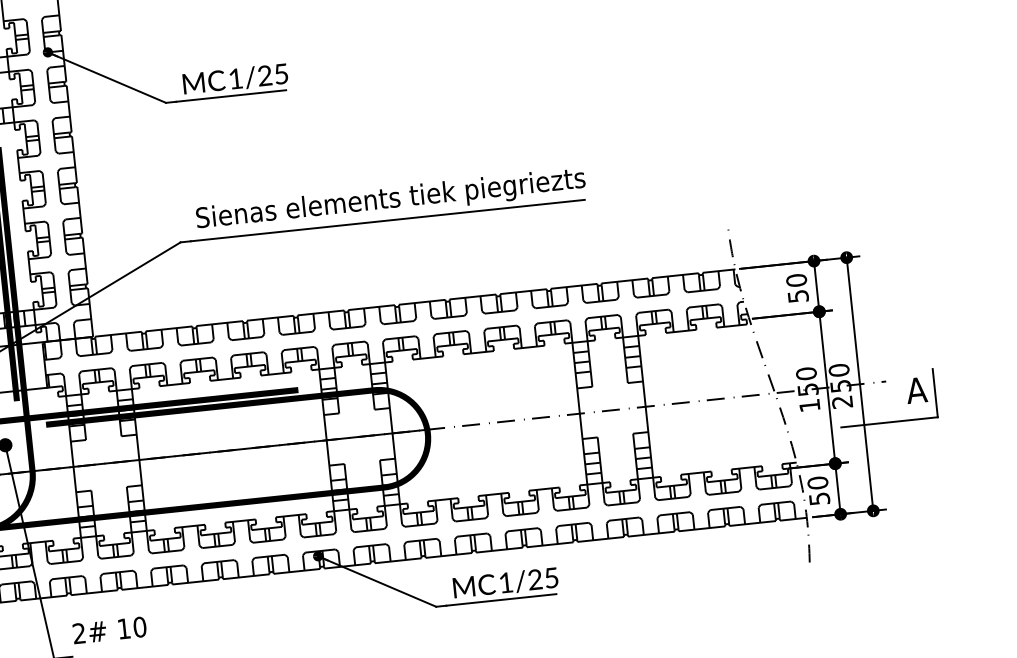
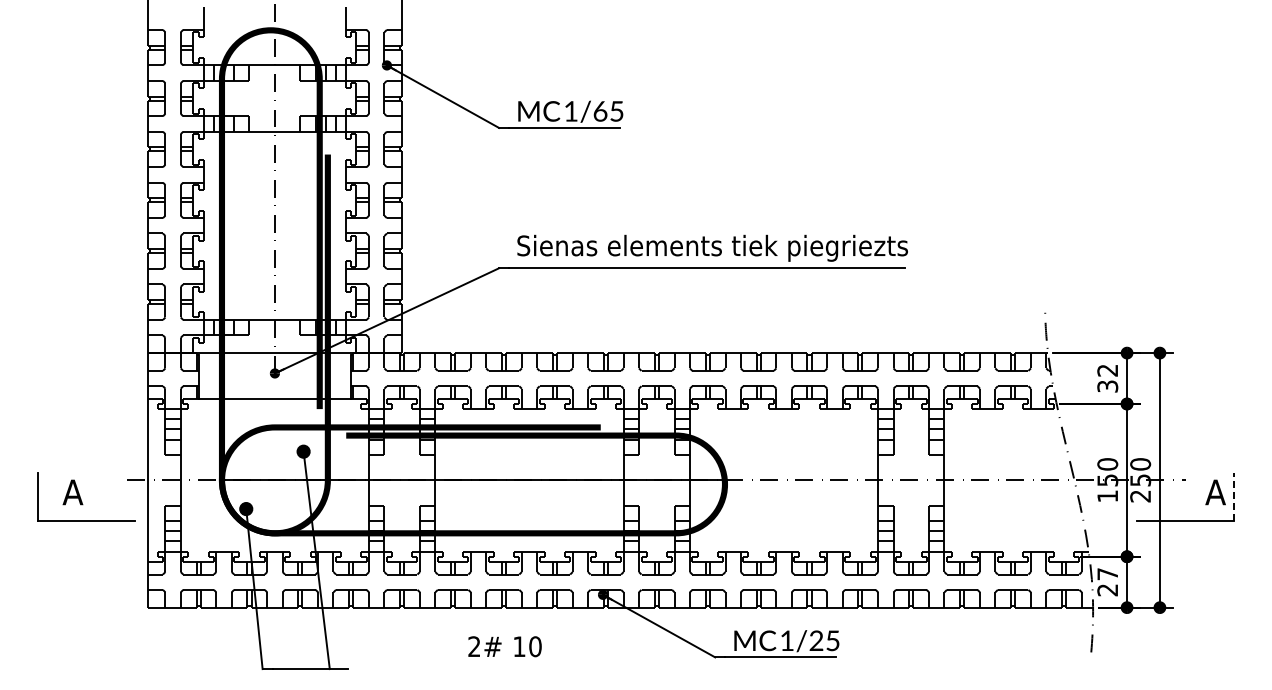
text: (265, 75) -> (600, 111), 1/25 -> 1/65
text: (797, 287) -> (1107, 377), 50 -> 32
line: (934, 392) -> (1233, 496), solid -> dashed
text: (818, 490) -> (1107, 581), 50 -> 27
text: (109, 630) -> (504, 646), moved

